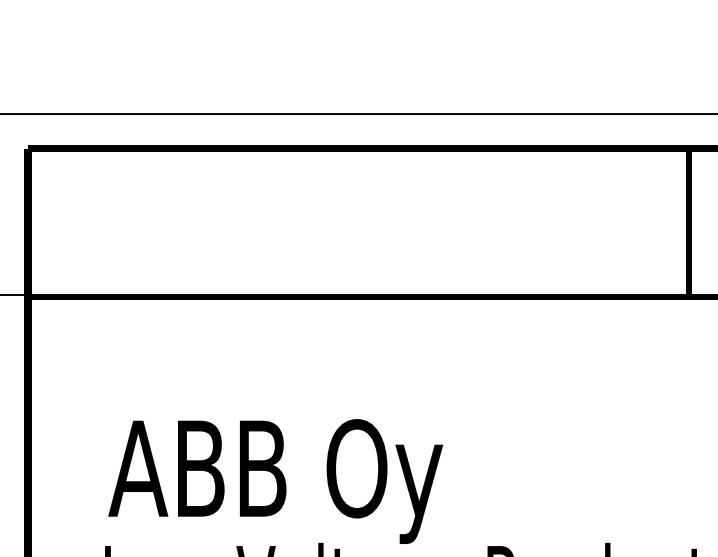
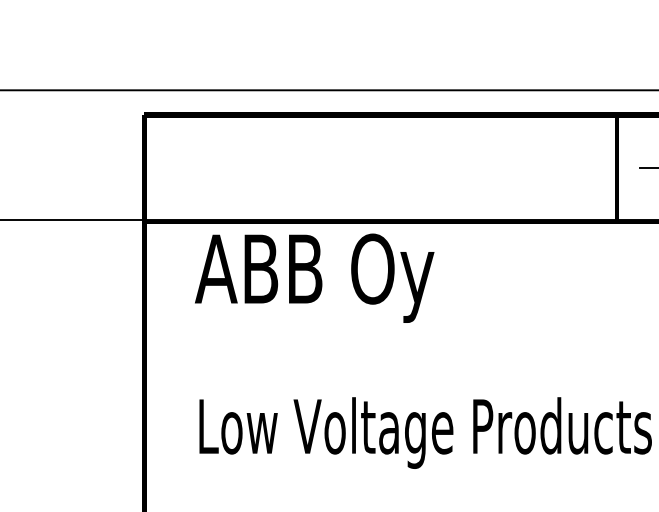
text: (275, 480) -> (314, 277), moved

